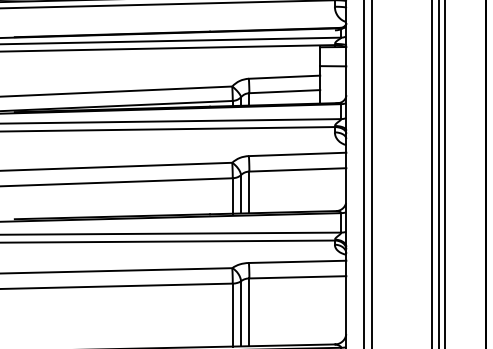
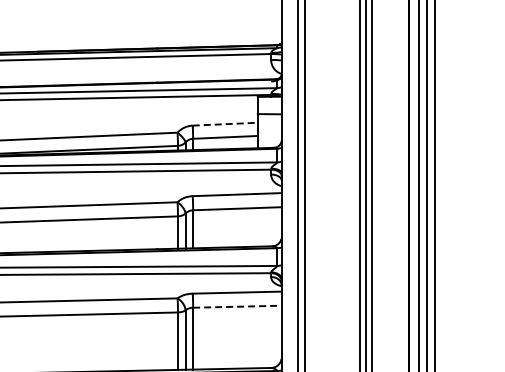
line: (284, 77) -> (225, 124), solid -> dashed
line: (297, 277) -> (237, 306), solid -> dashed

